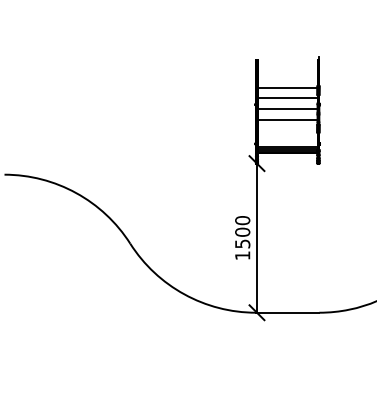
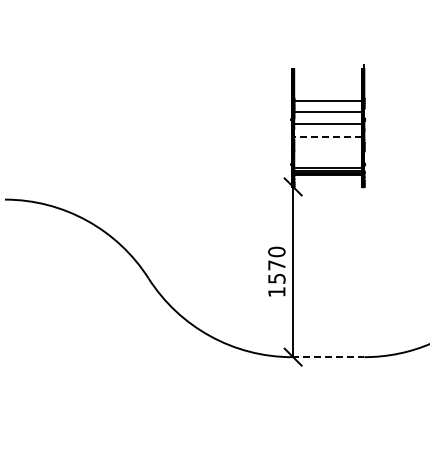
line: (287, 120) -> (327, 137), solid -> dashed
text: (242, 232) -> (276, 265), 1500 -> 1570
line: (287, 313) -> (328, 357), solid -> dashed

